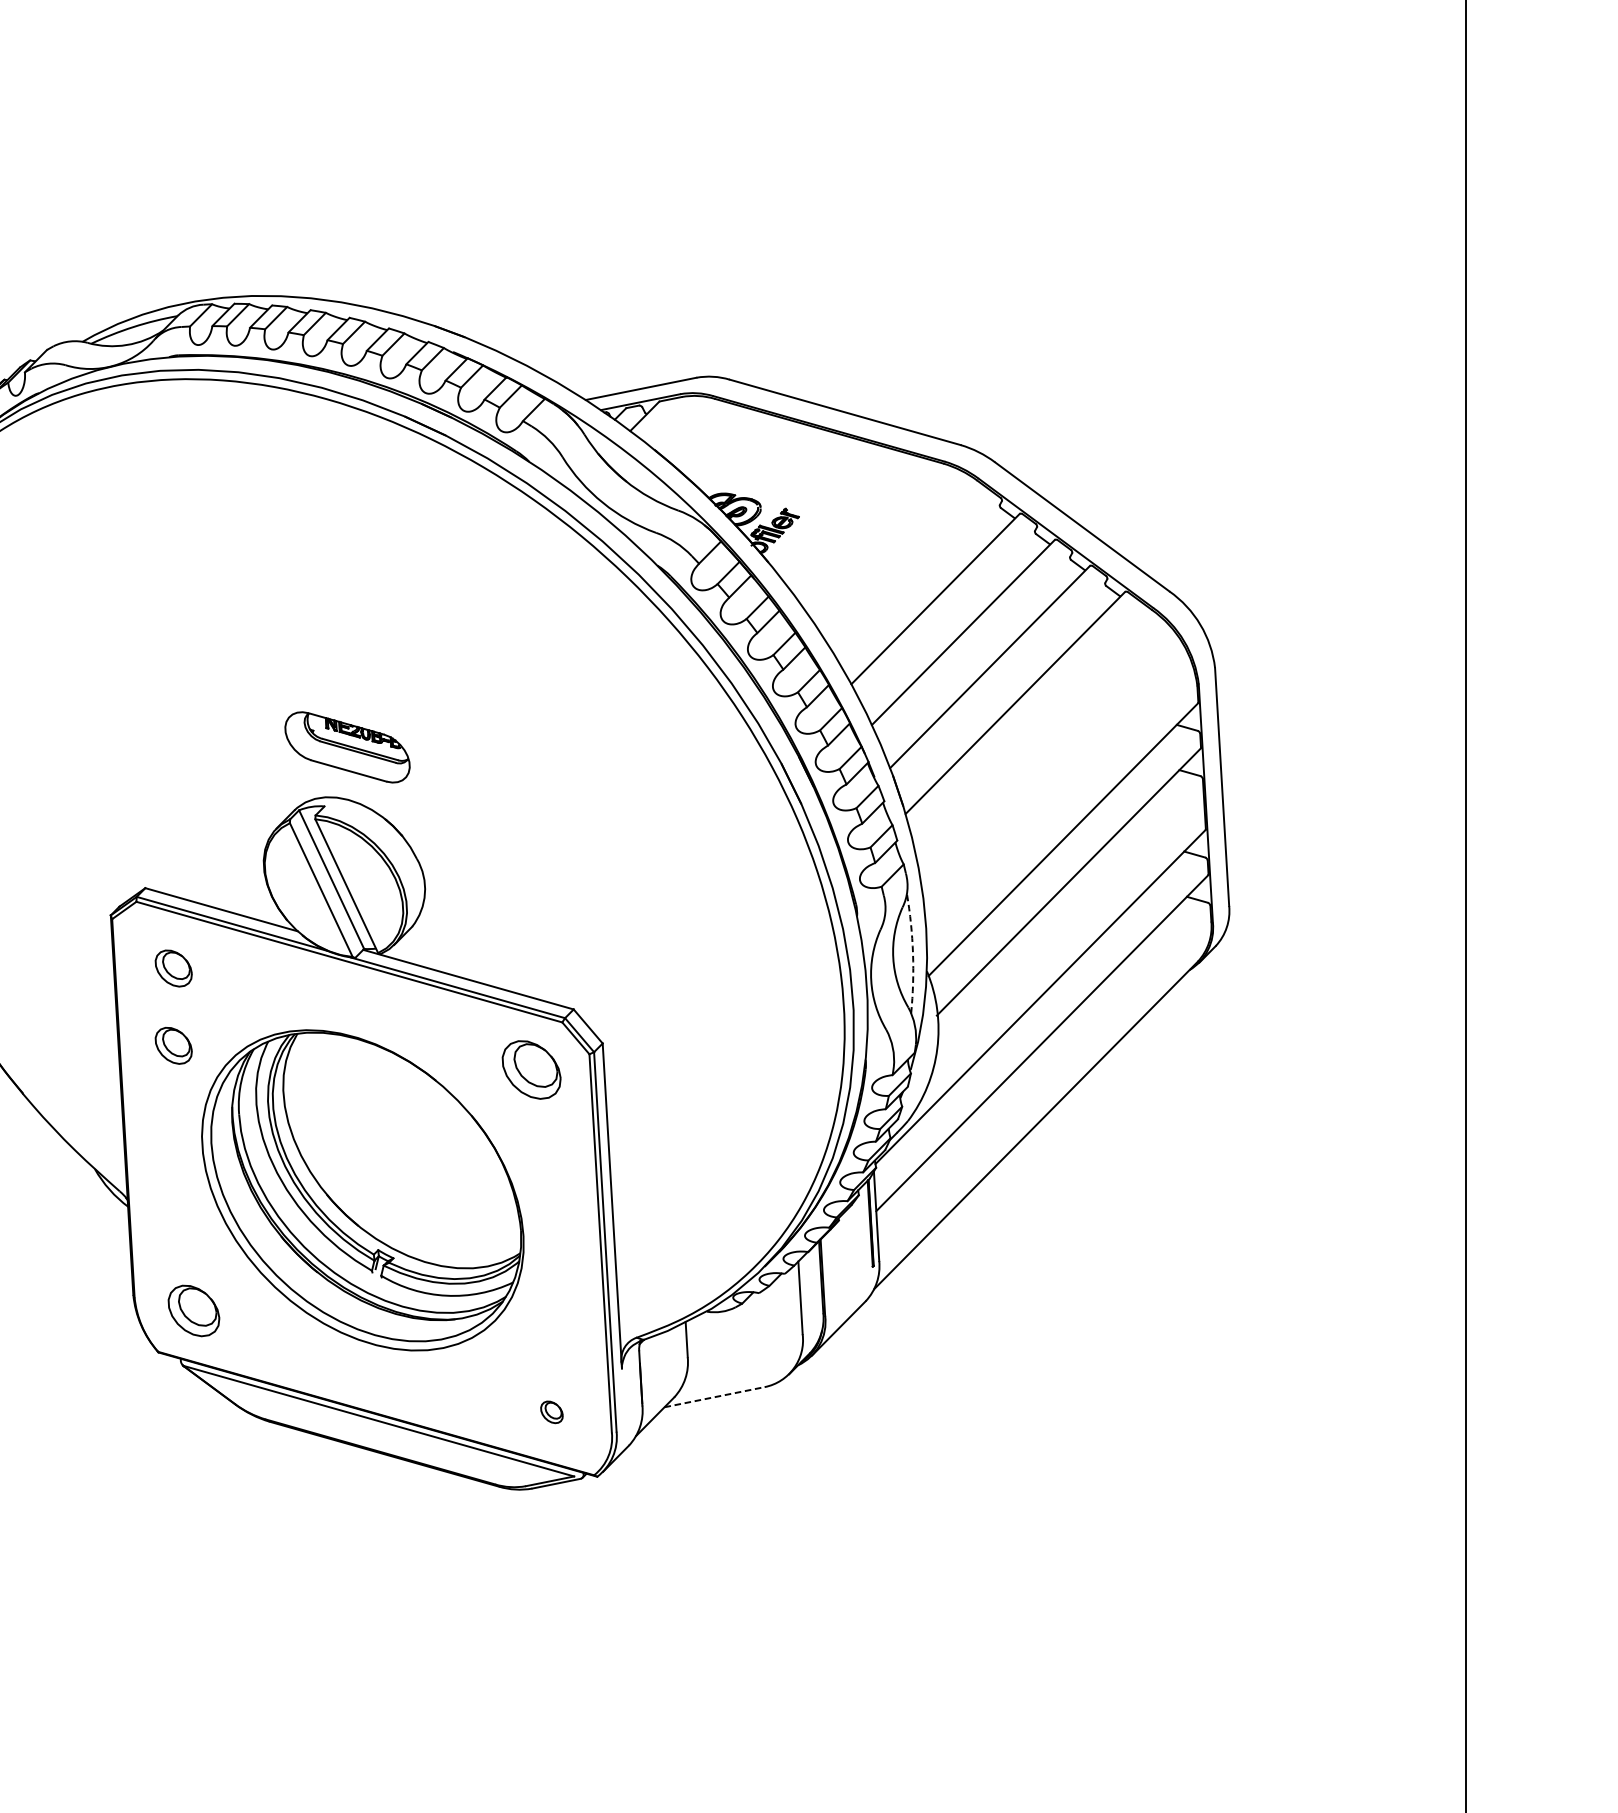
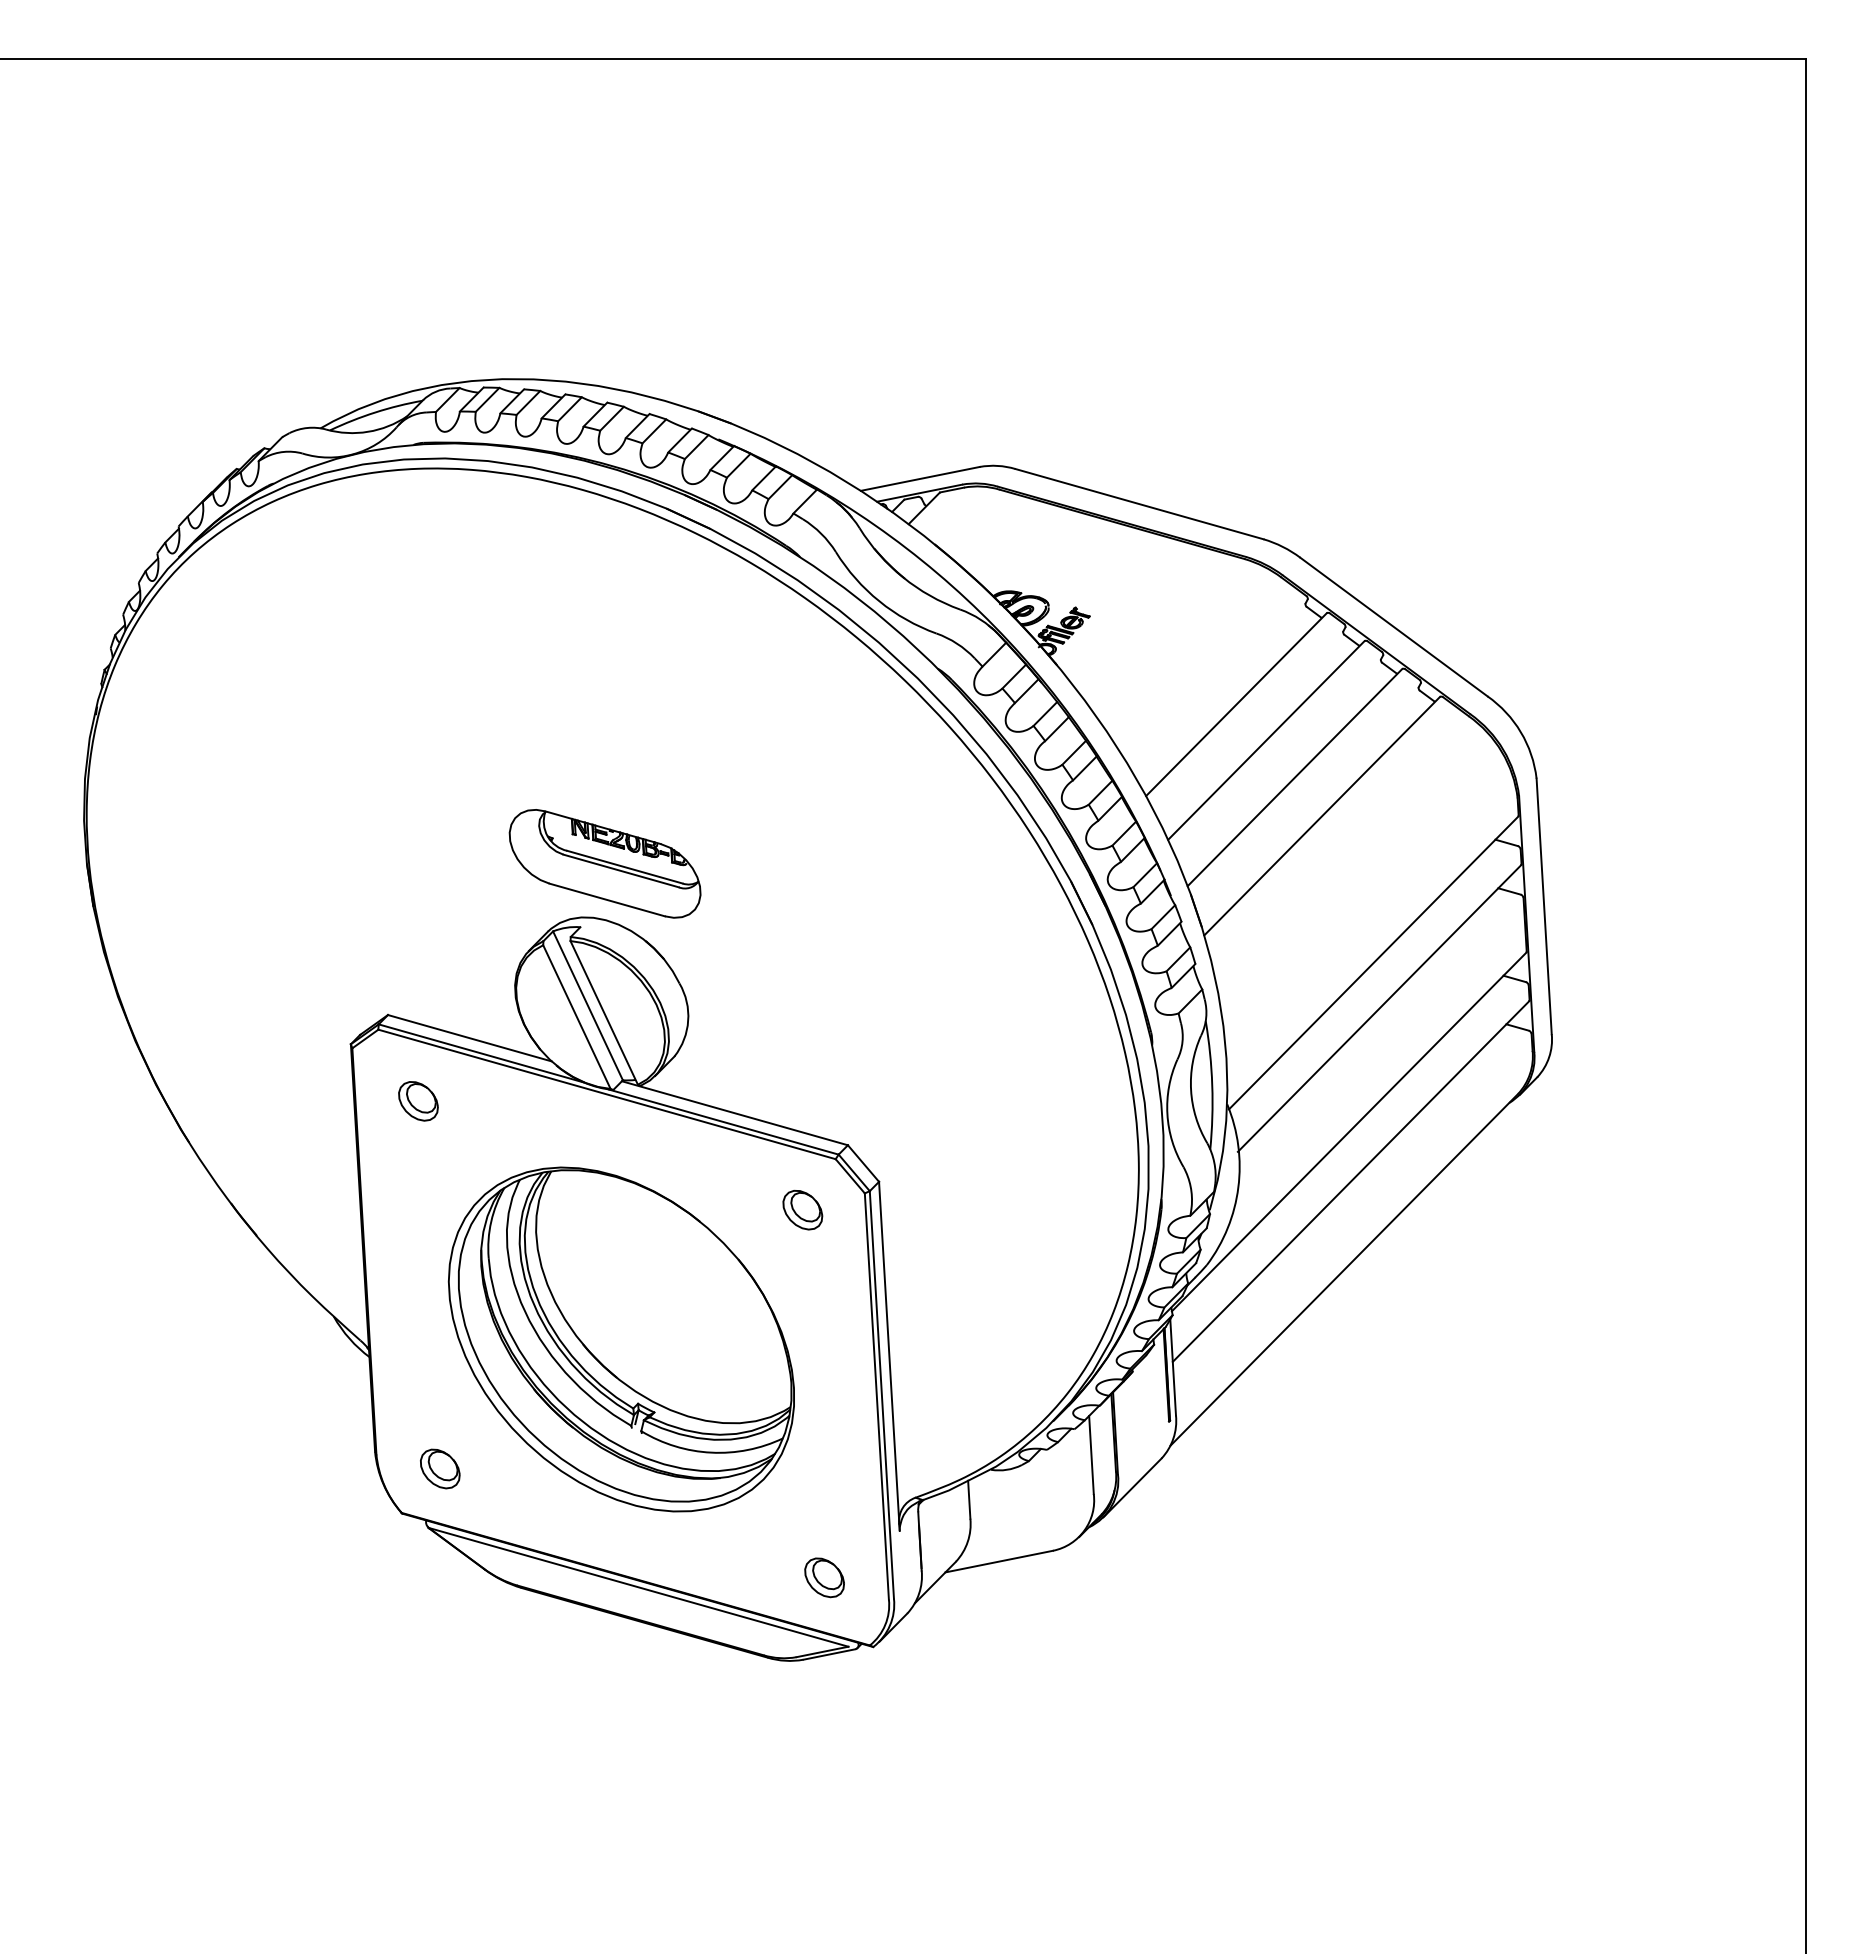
part: (347, 747) -> (604, 863), size x1.43
arc: (913, 953) -> (1212, 1085), dashed -> solid
part: (173, 1045) -> (418, 1184), removed
part: (531, 1069) -> (802, 1209), size x0.62
part: (194, 1310) -> (440, 1468), size x0.71
line: (714, 1397) -> (999, 1561), dashed -> solid
part: (551, 1412) -> (824, 1577), size x1.67

